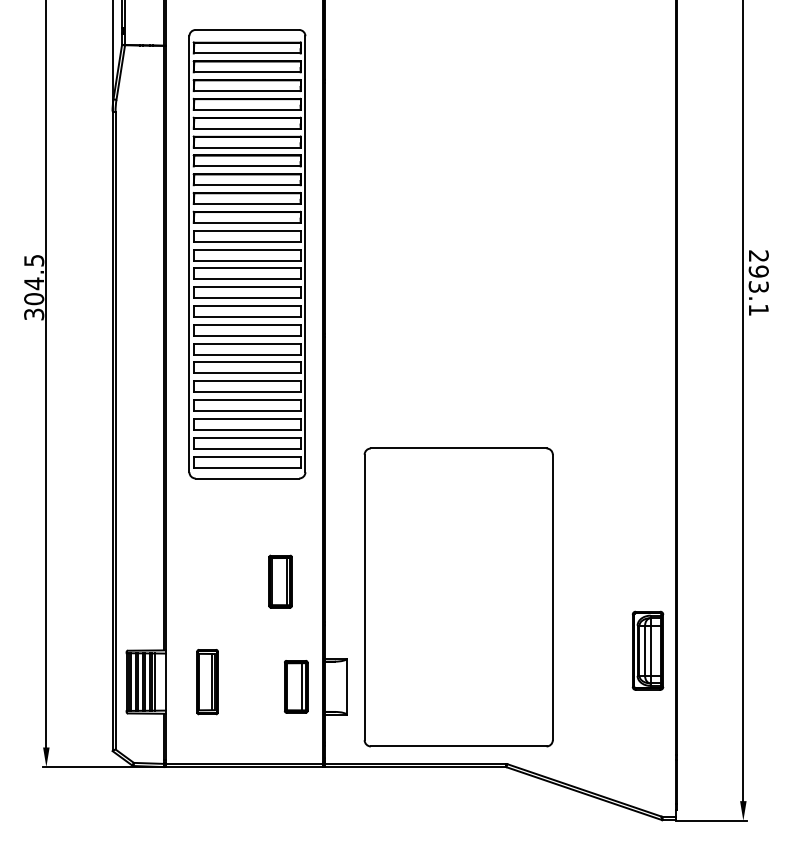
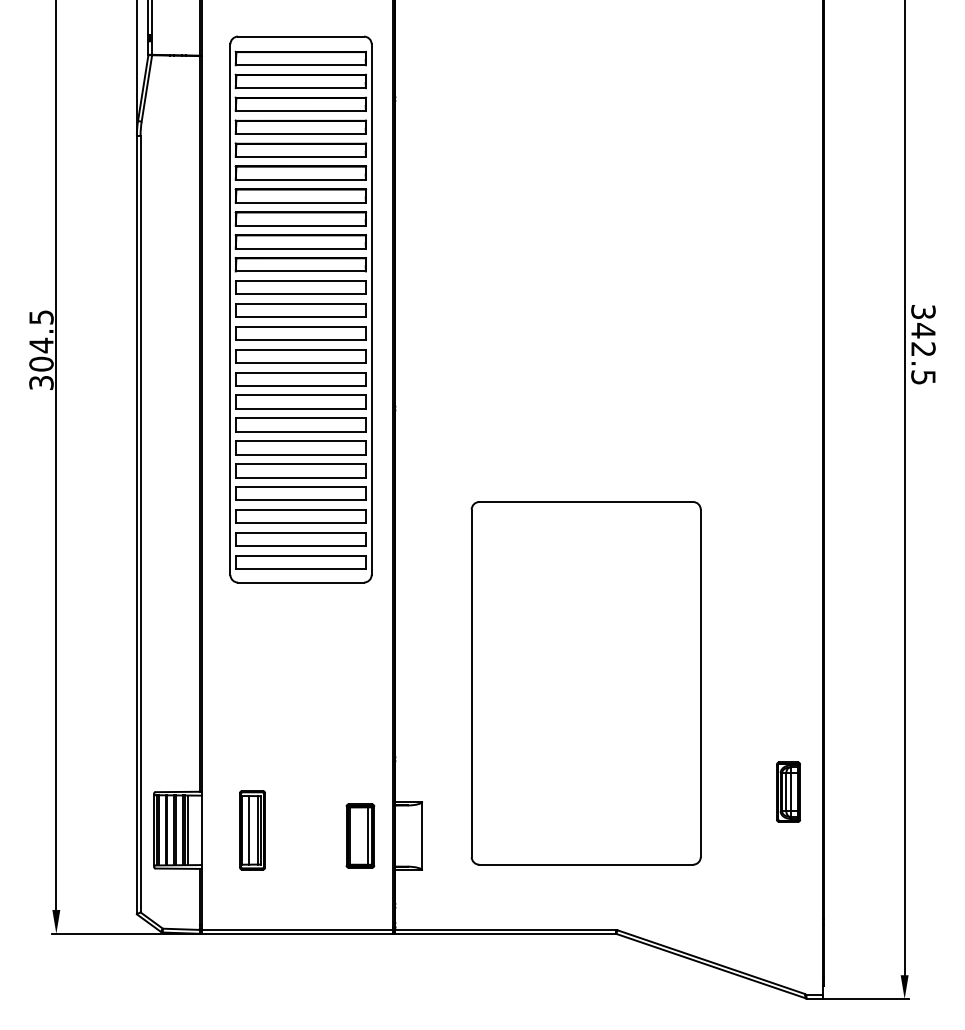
text: (758, 282) -> (923, 344), 293.1 -> 342.5
part: (280, 581) -> (341, 707), removed
part: (458, 597) -> (585, 683), moved
part: (647, 650) -> (788, 791), size x0.62
line: (204, 682) -> (248, 830), added

